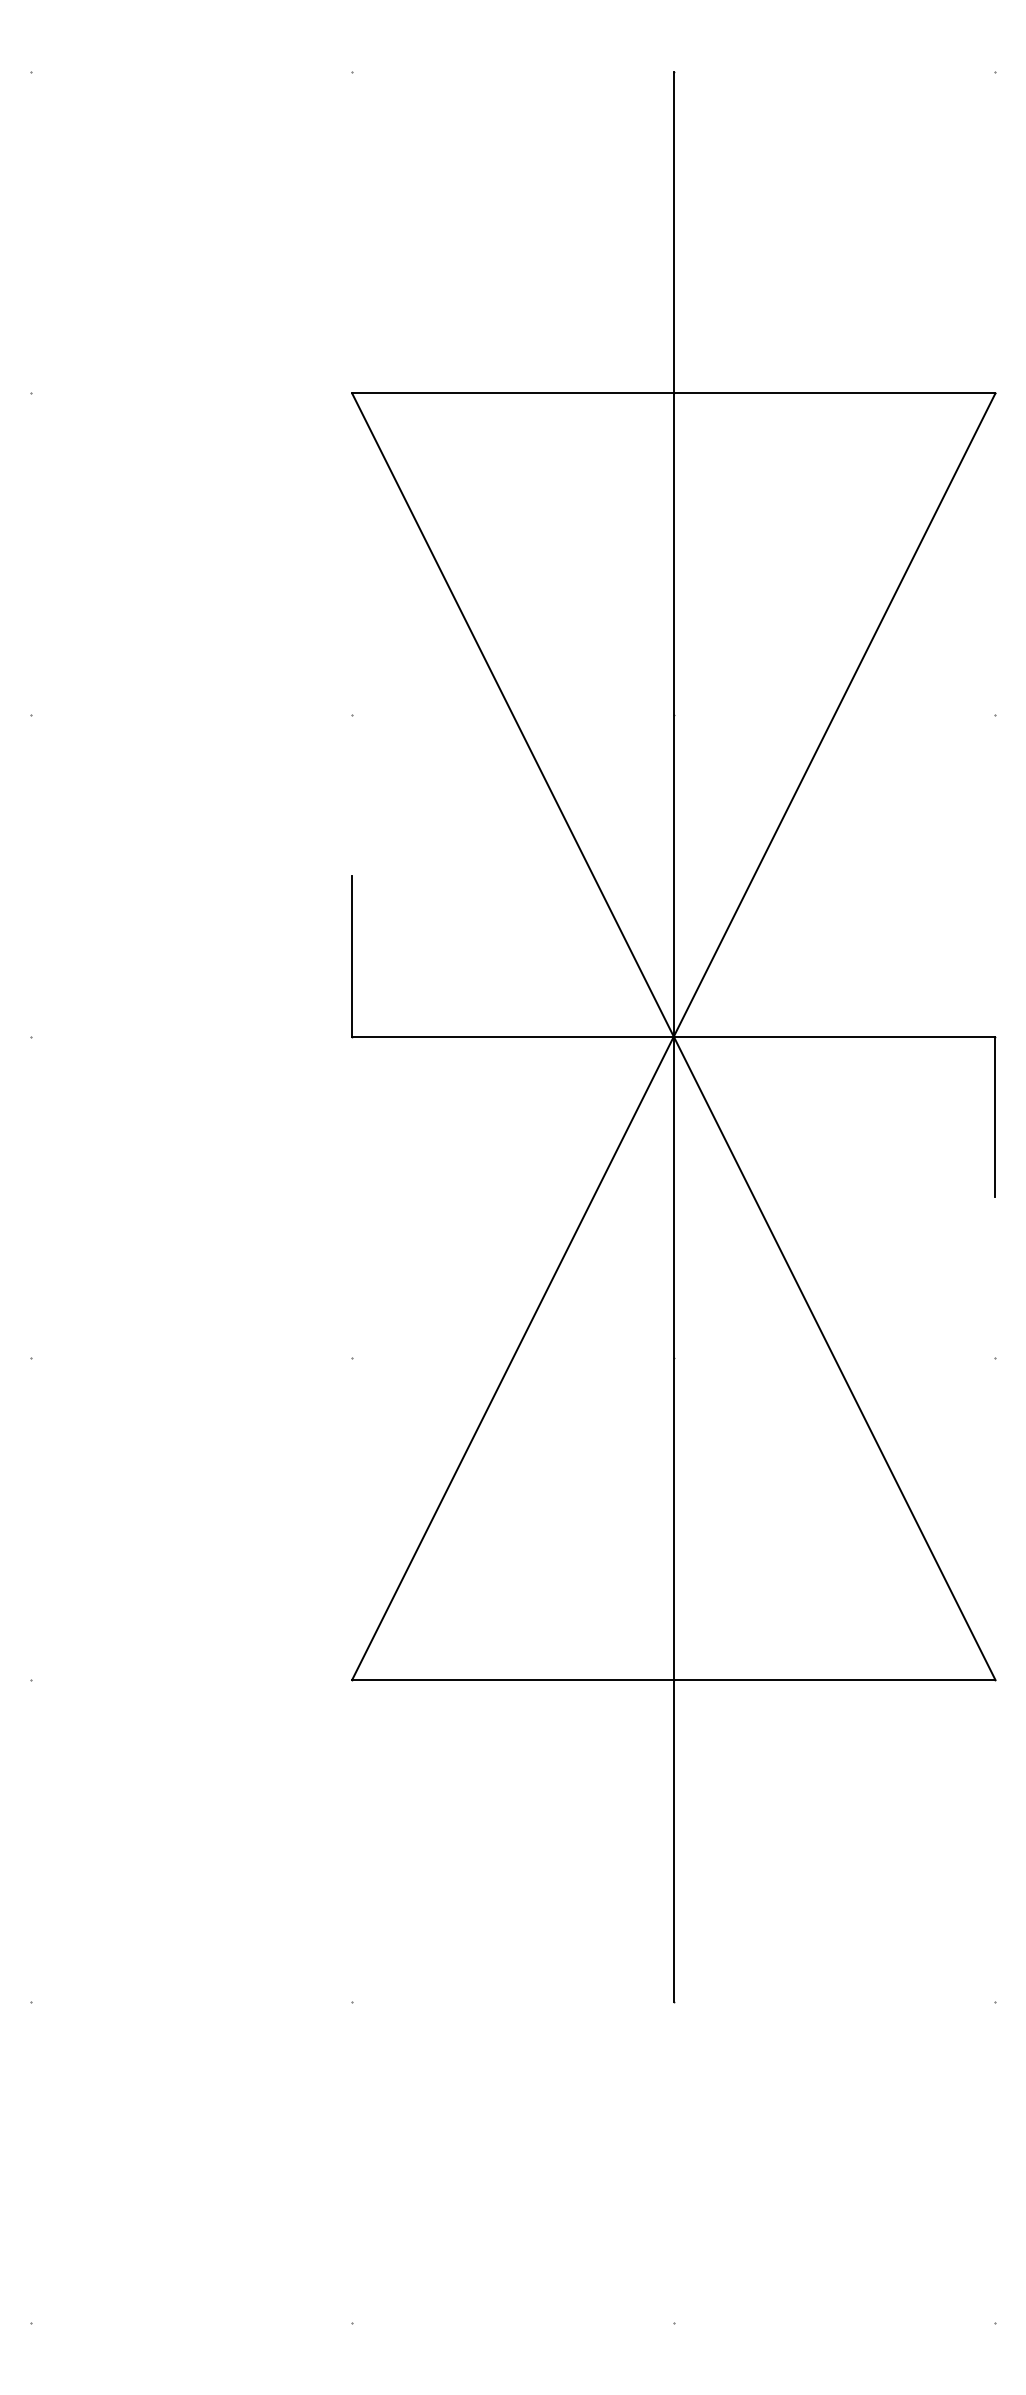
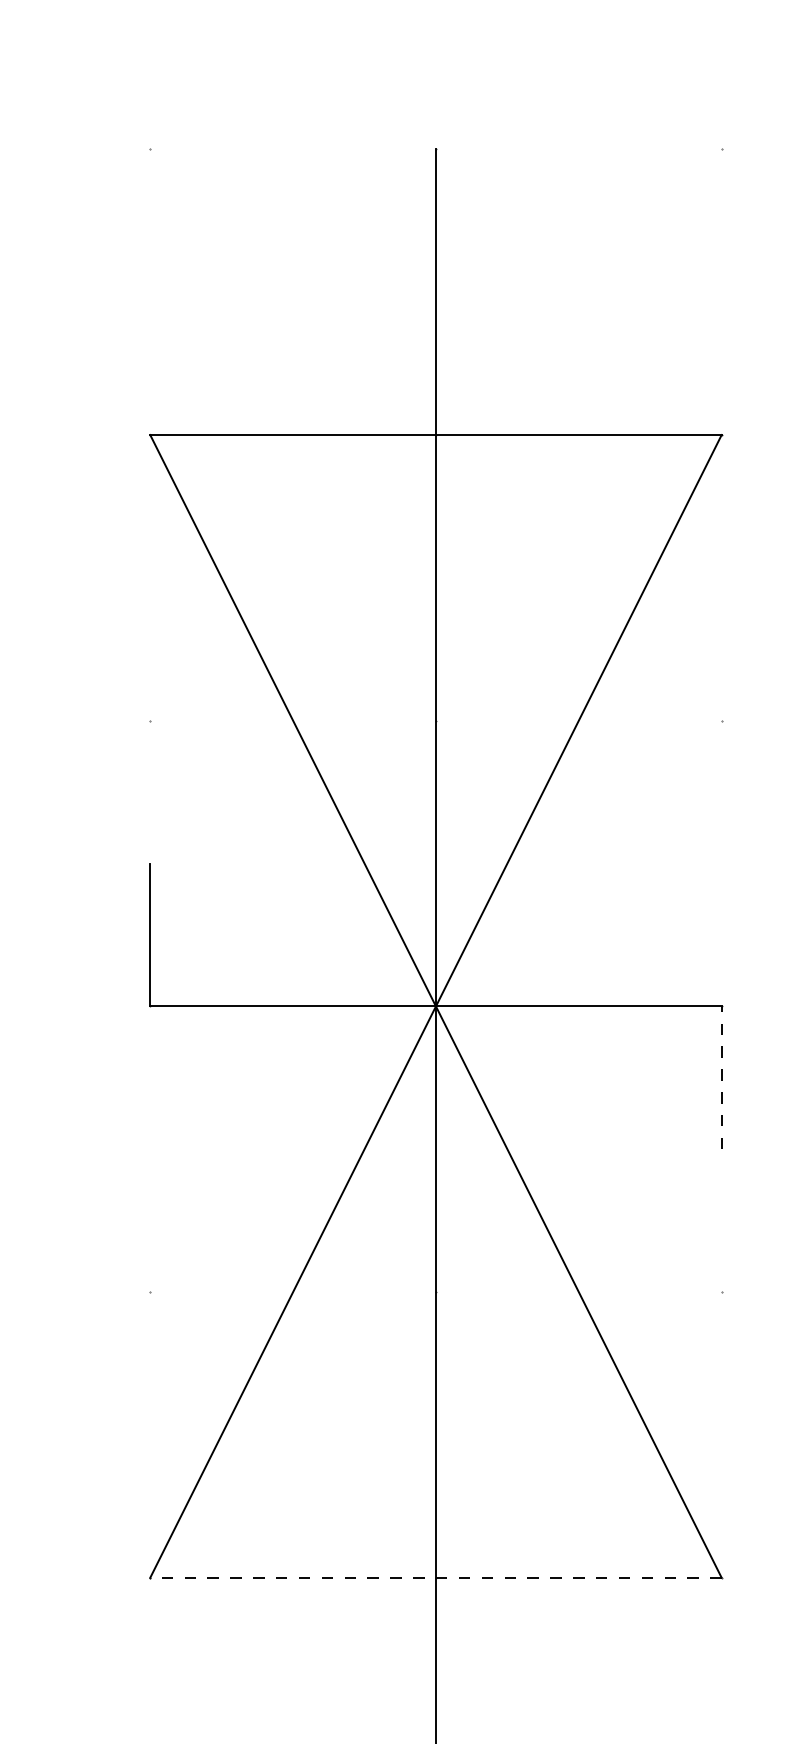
line: (995, 1116) -> (721, 1077), solid -> dashed
line: (673, 1679) -> (435, 1577), solid -> dashed

